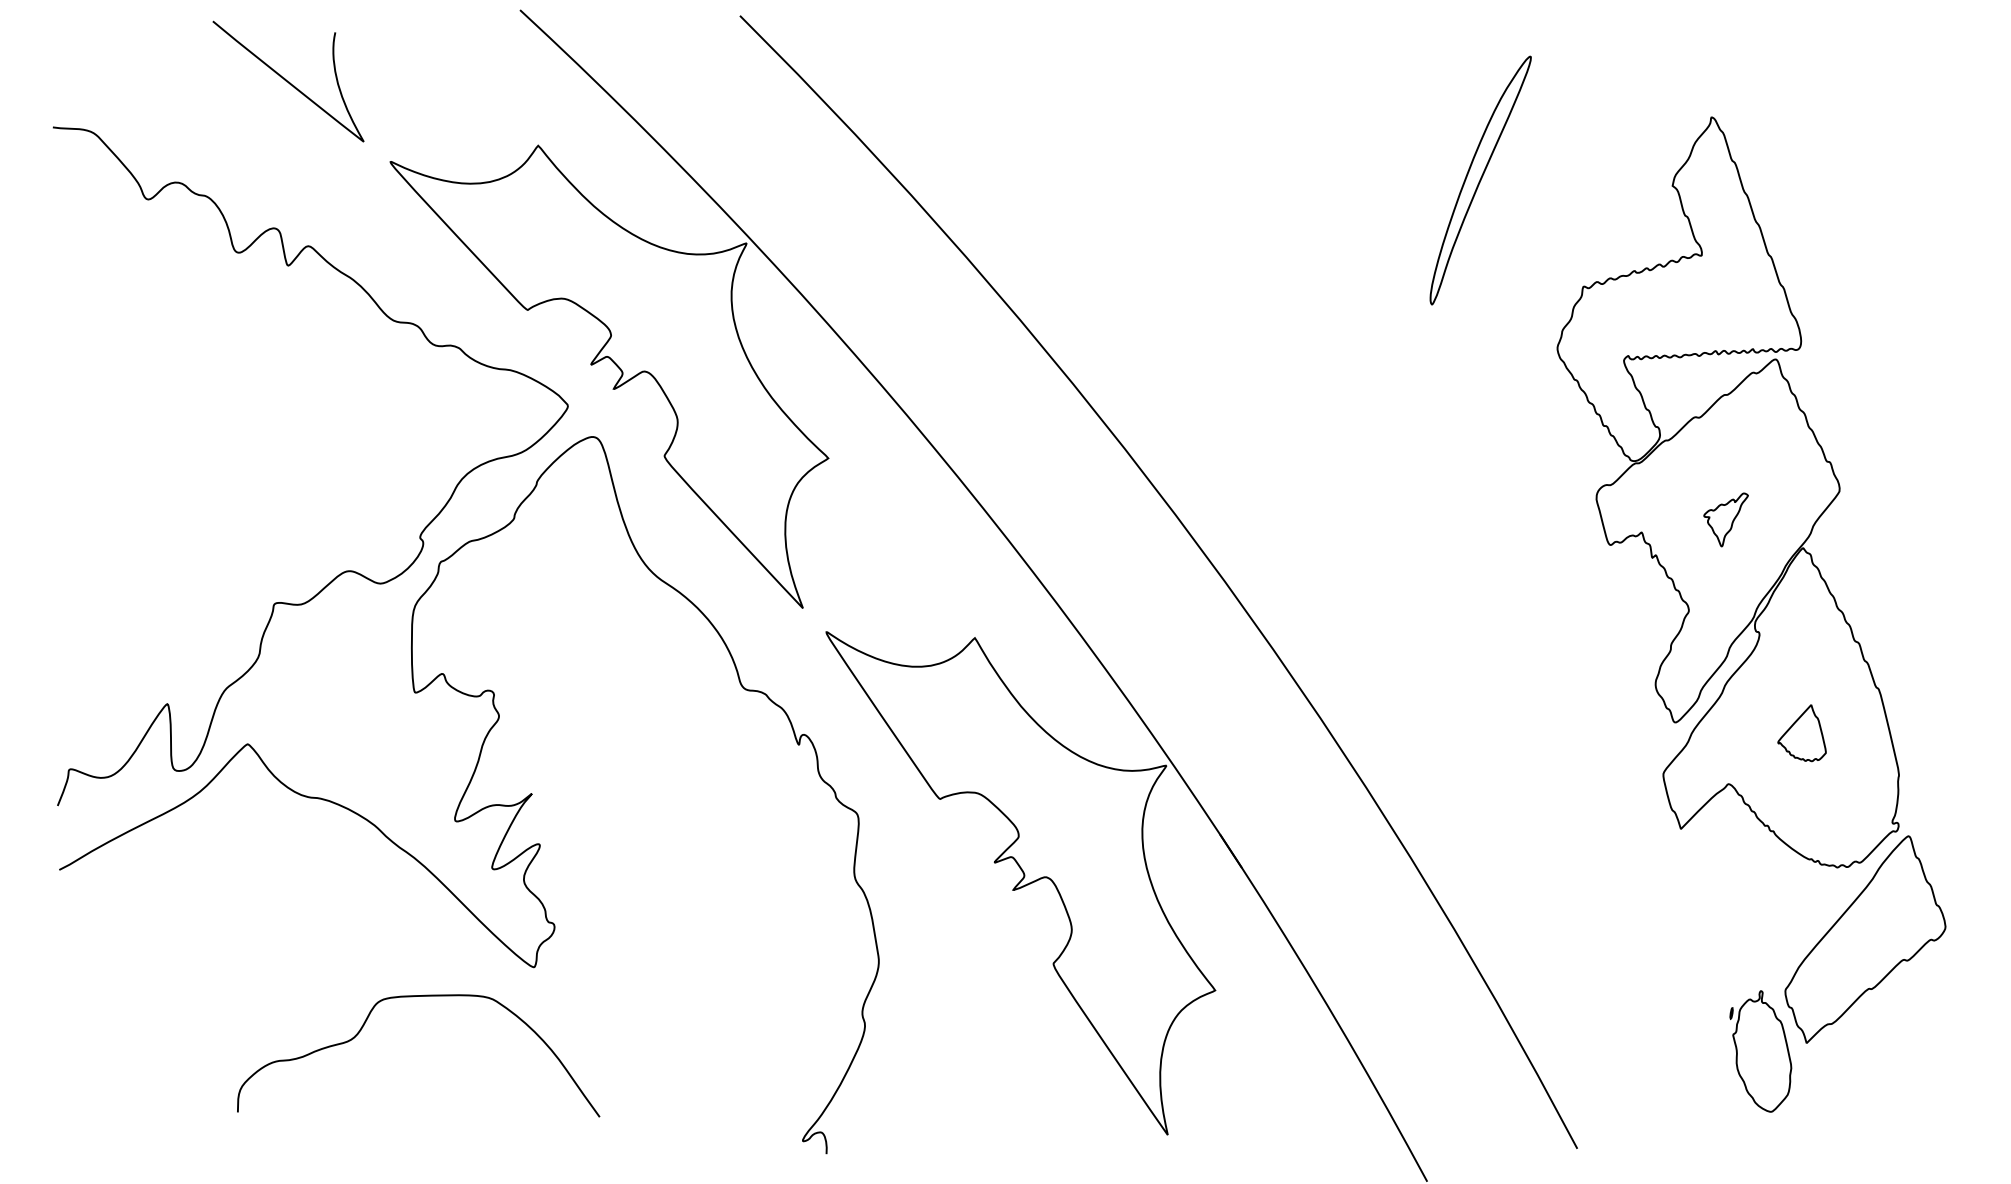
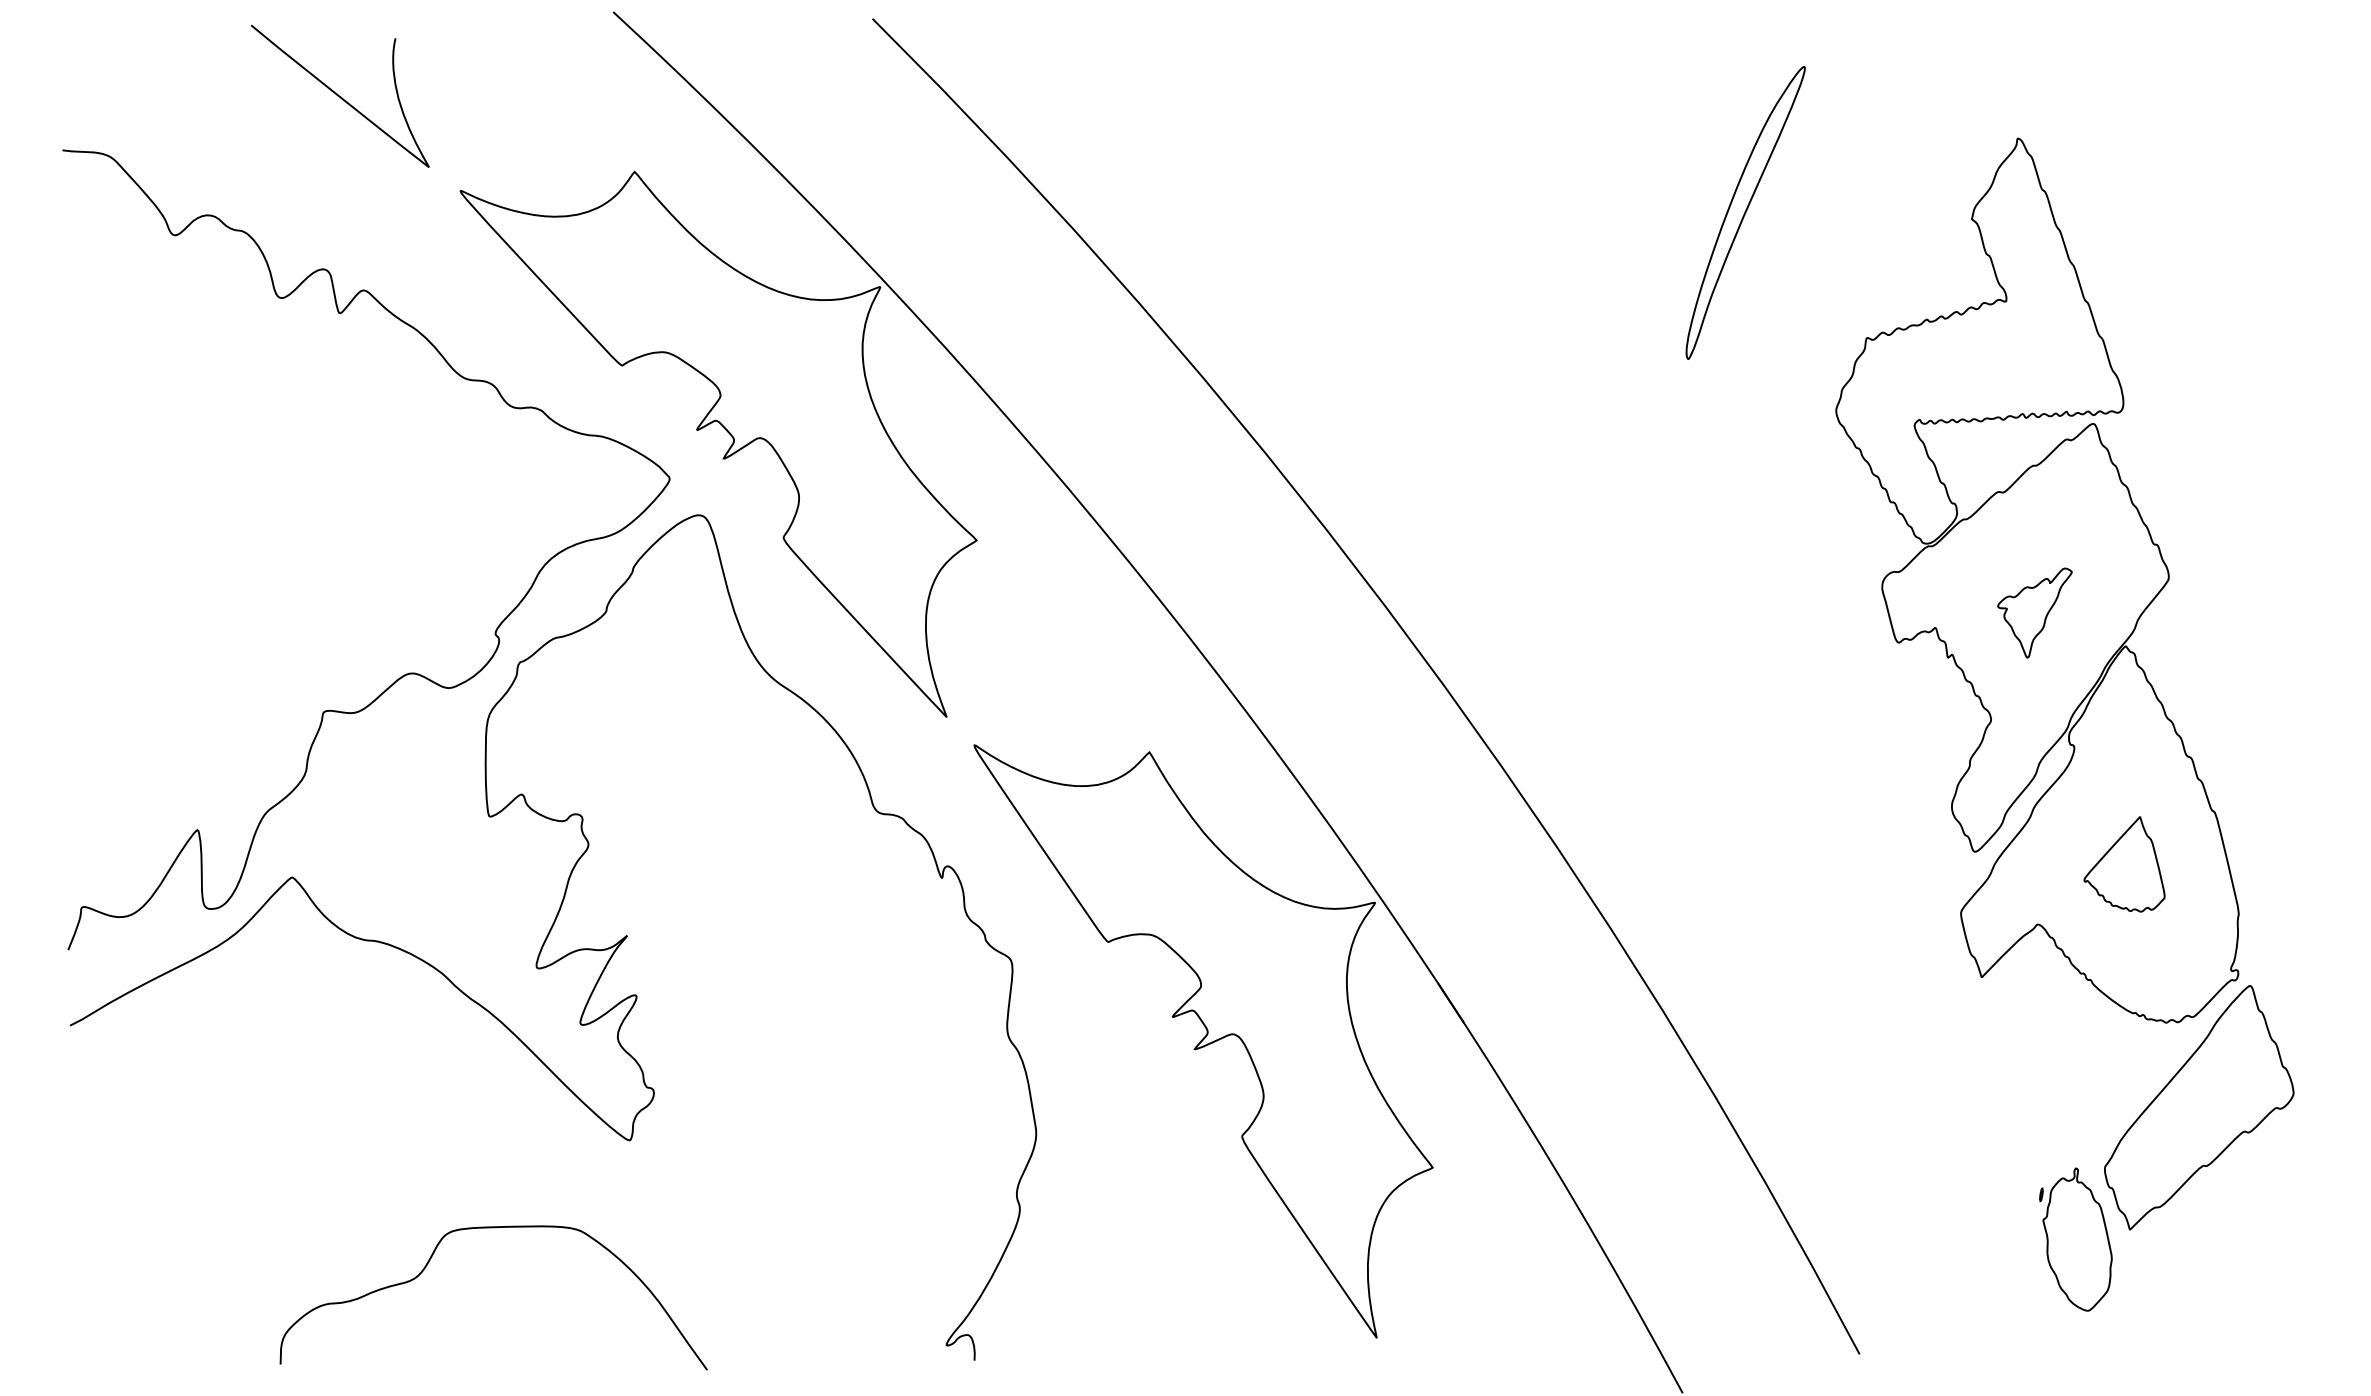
part: (1725, 519) -> (2034, 612), size x1.43
part: (1802, 733) -> (2124, 864), size x1.43
curve: (418, 997) -> (493, 1228), moved

